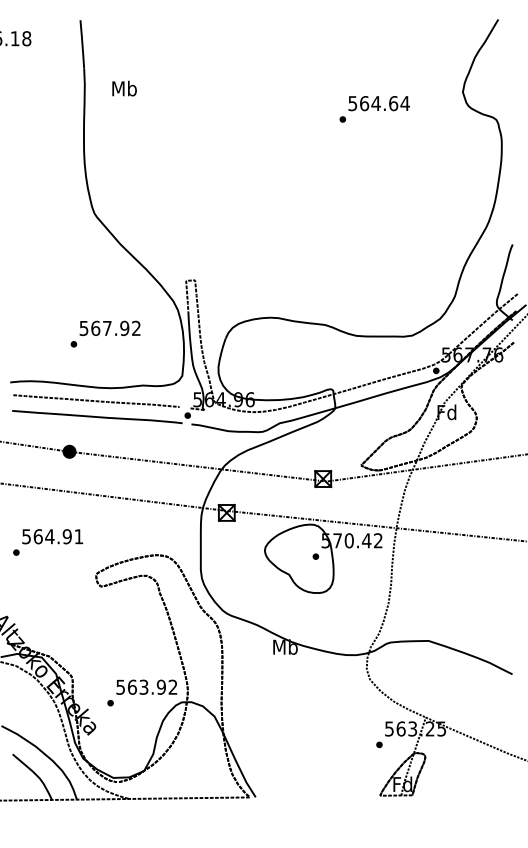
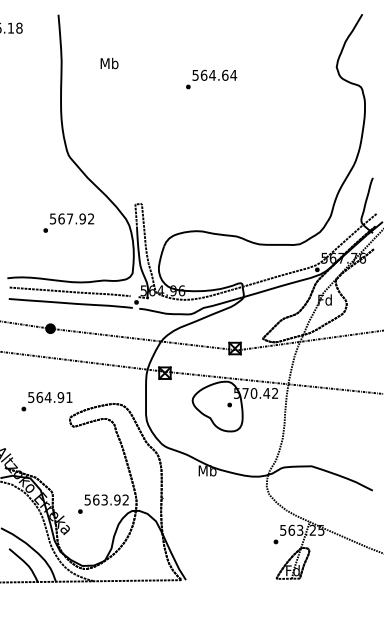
text: (124, 88) -> (109, 63), moved
text: (374, 109) -> (211, 79), moved
text: (105, 333) -> (68, 222), moved
text: (47, 542) -> (46, 401), moved

